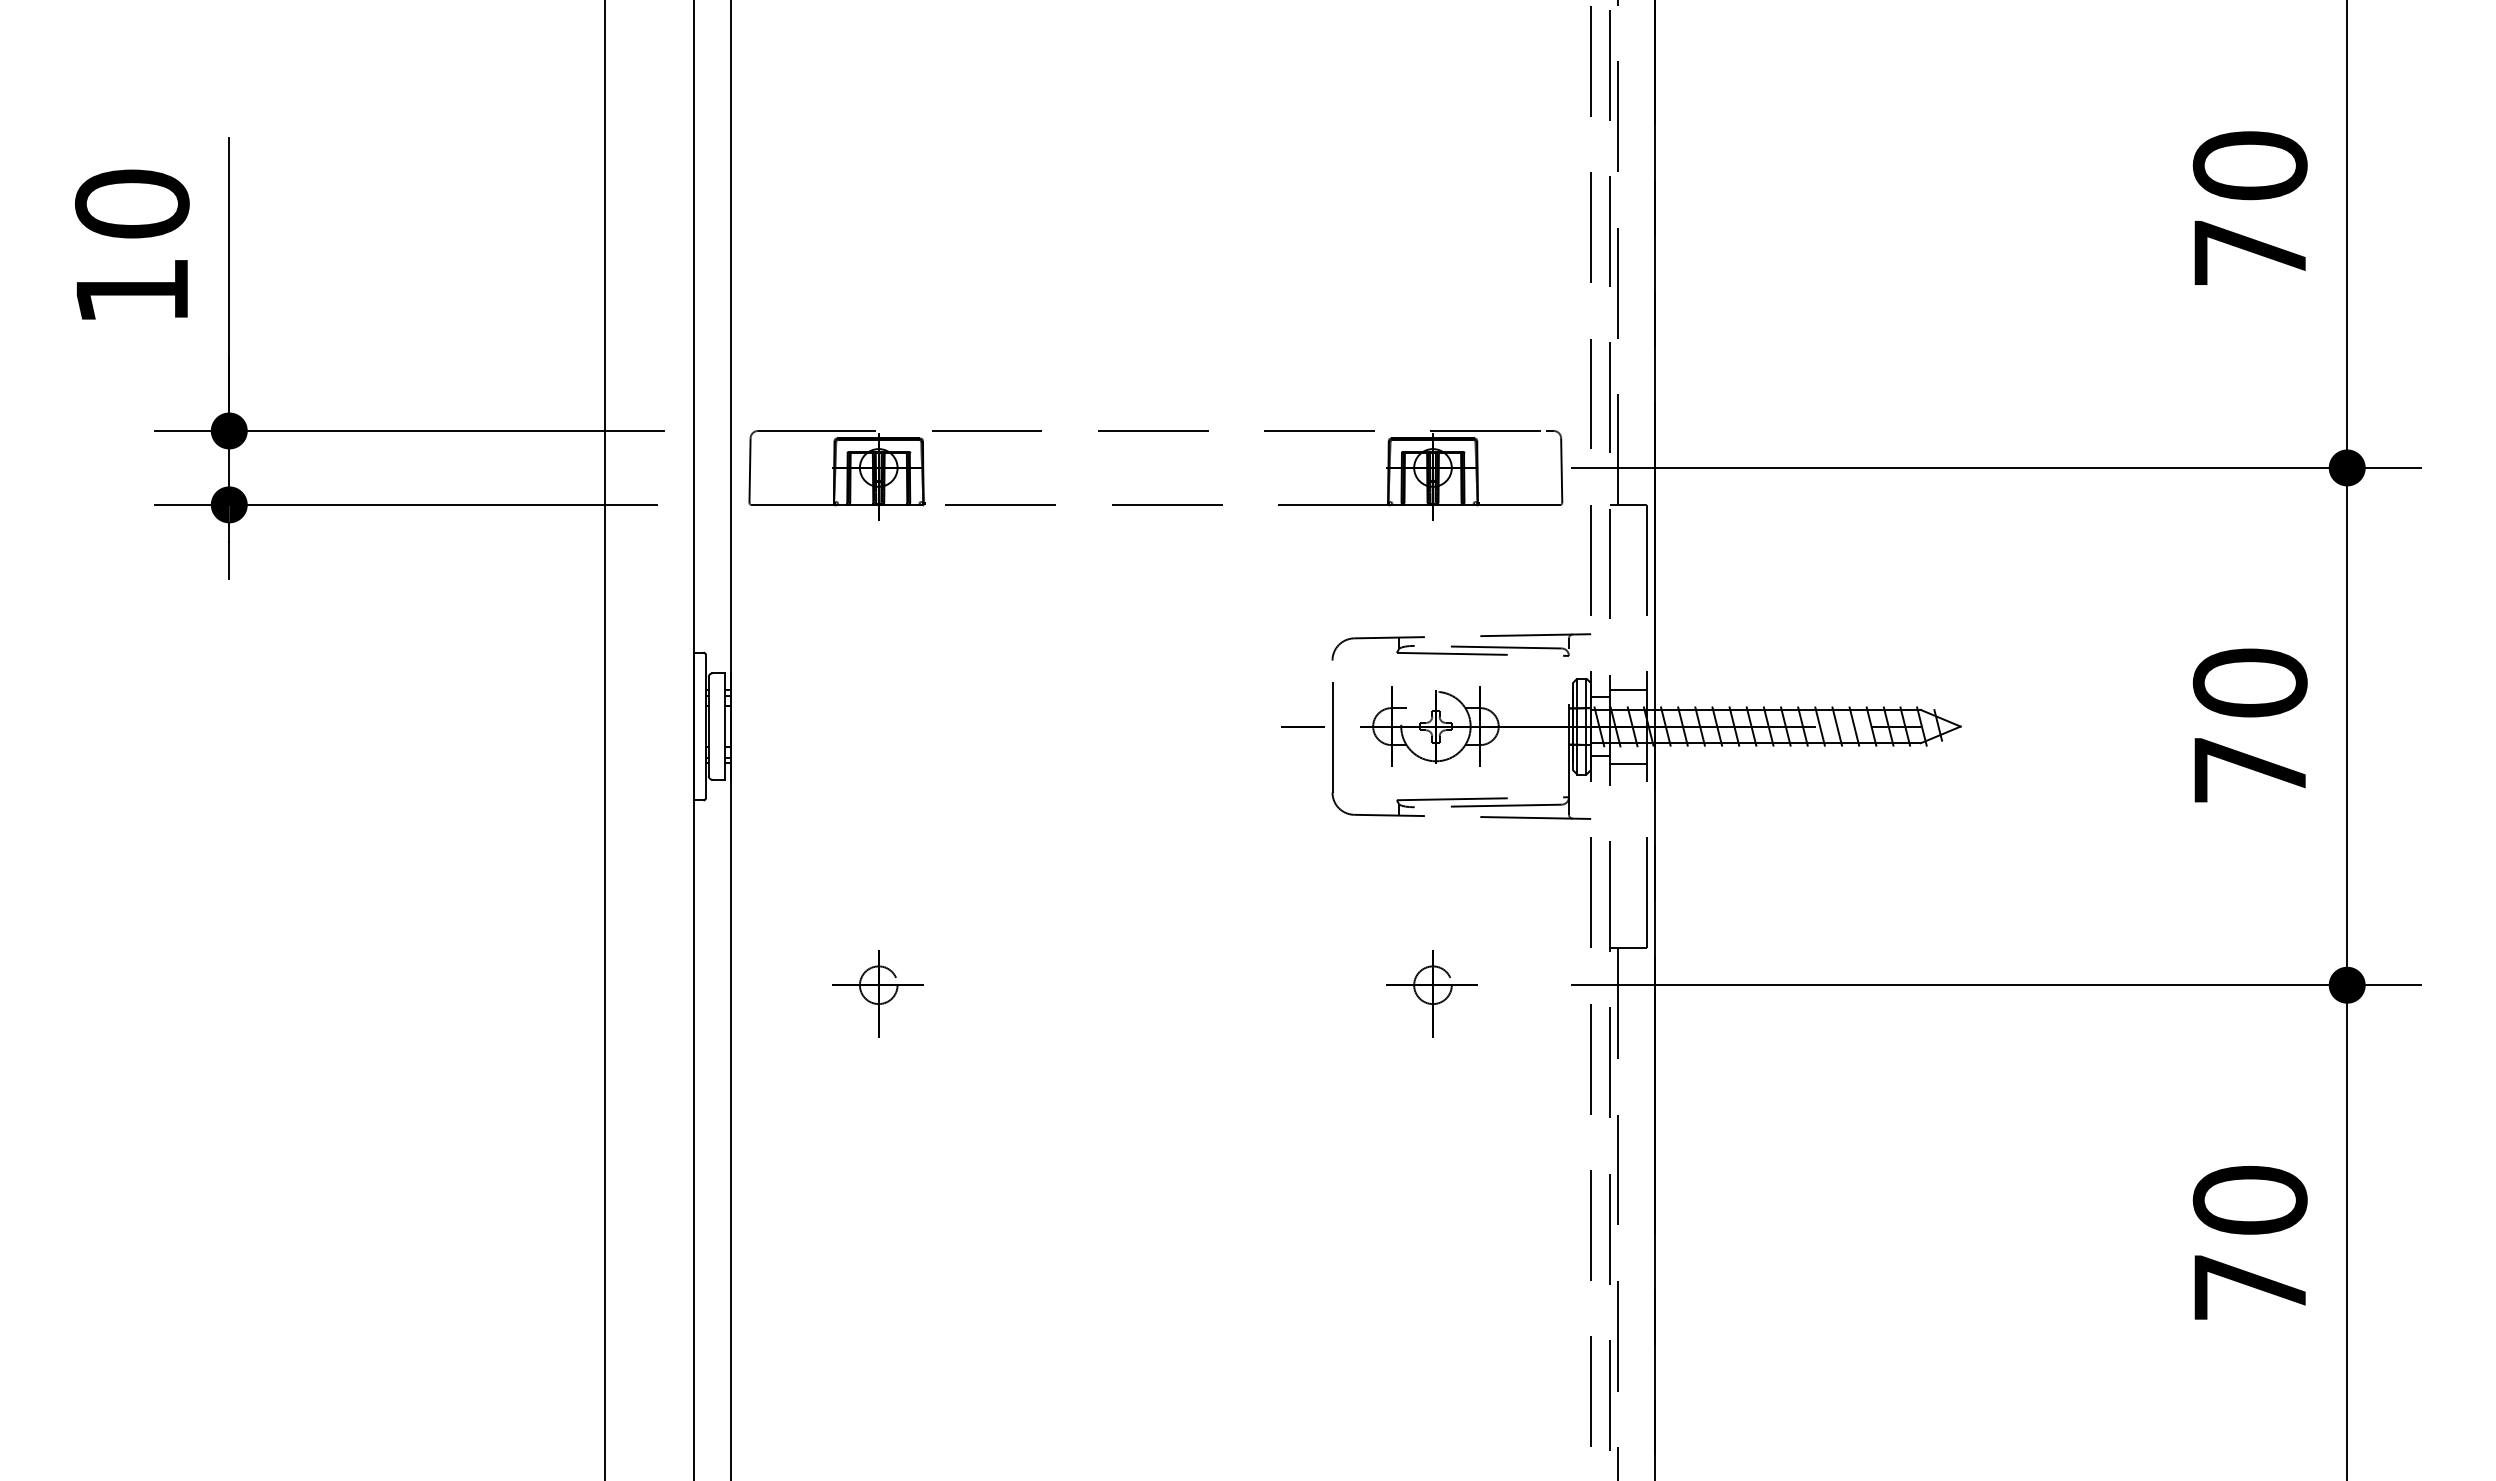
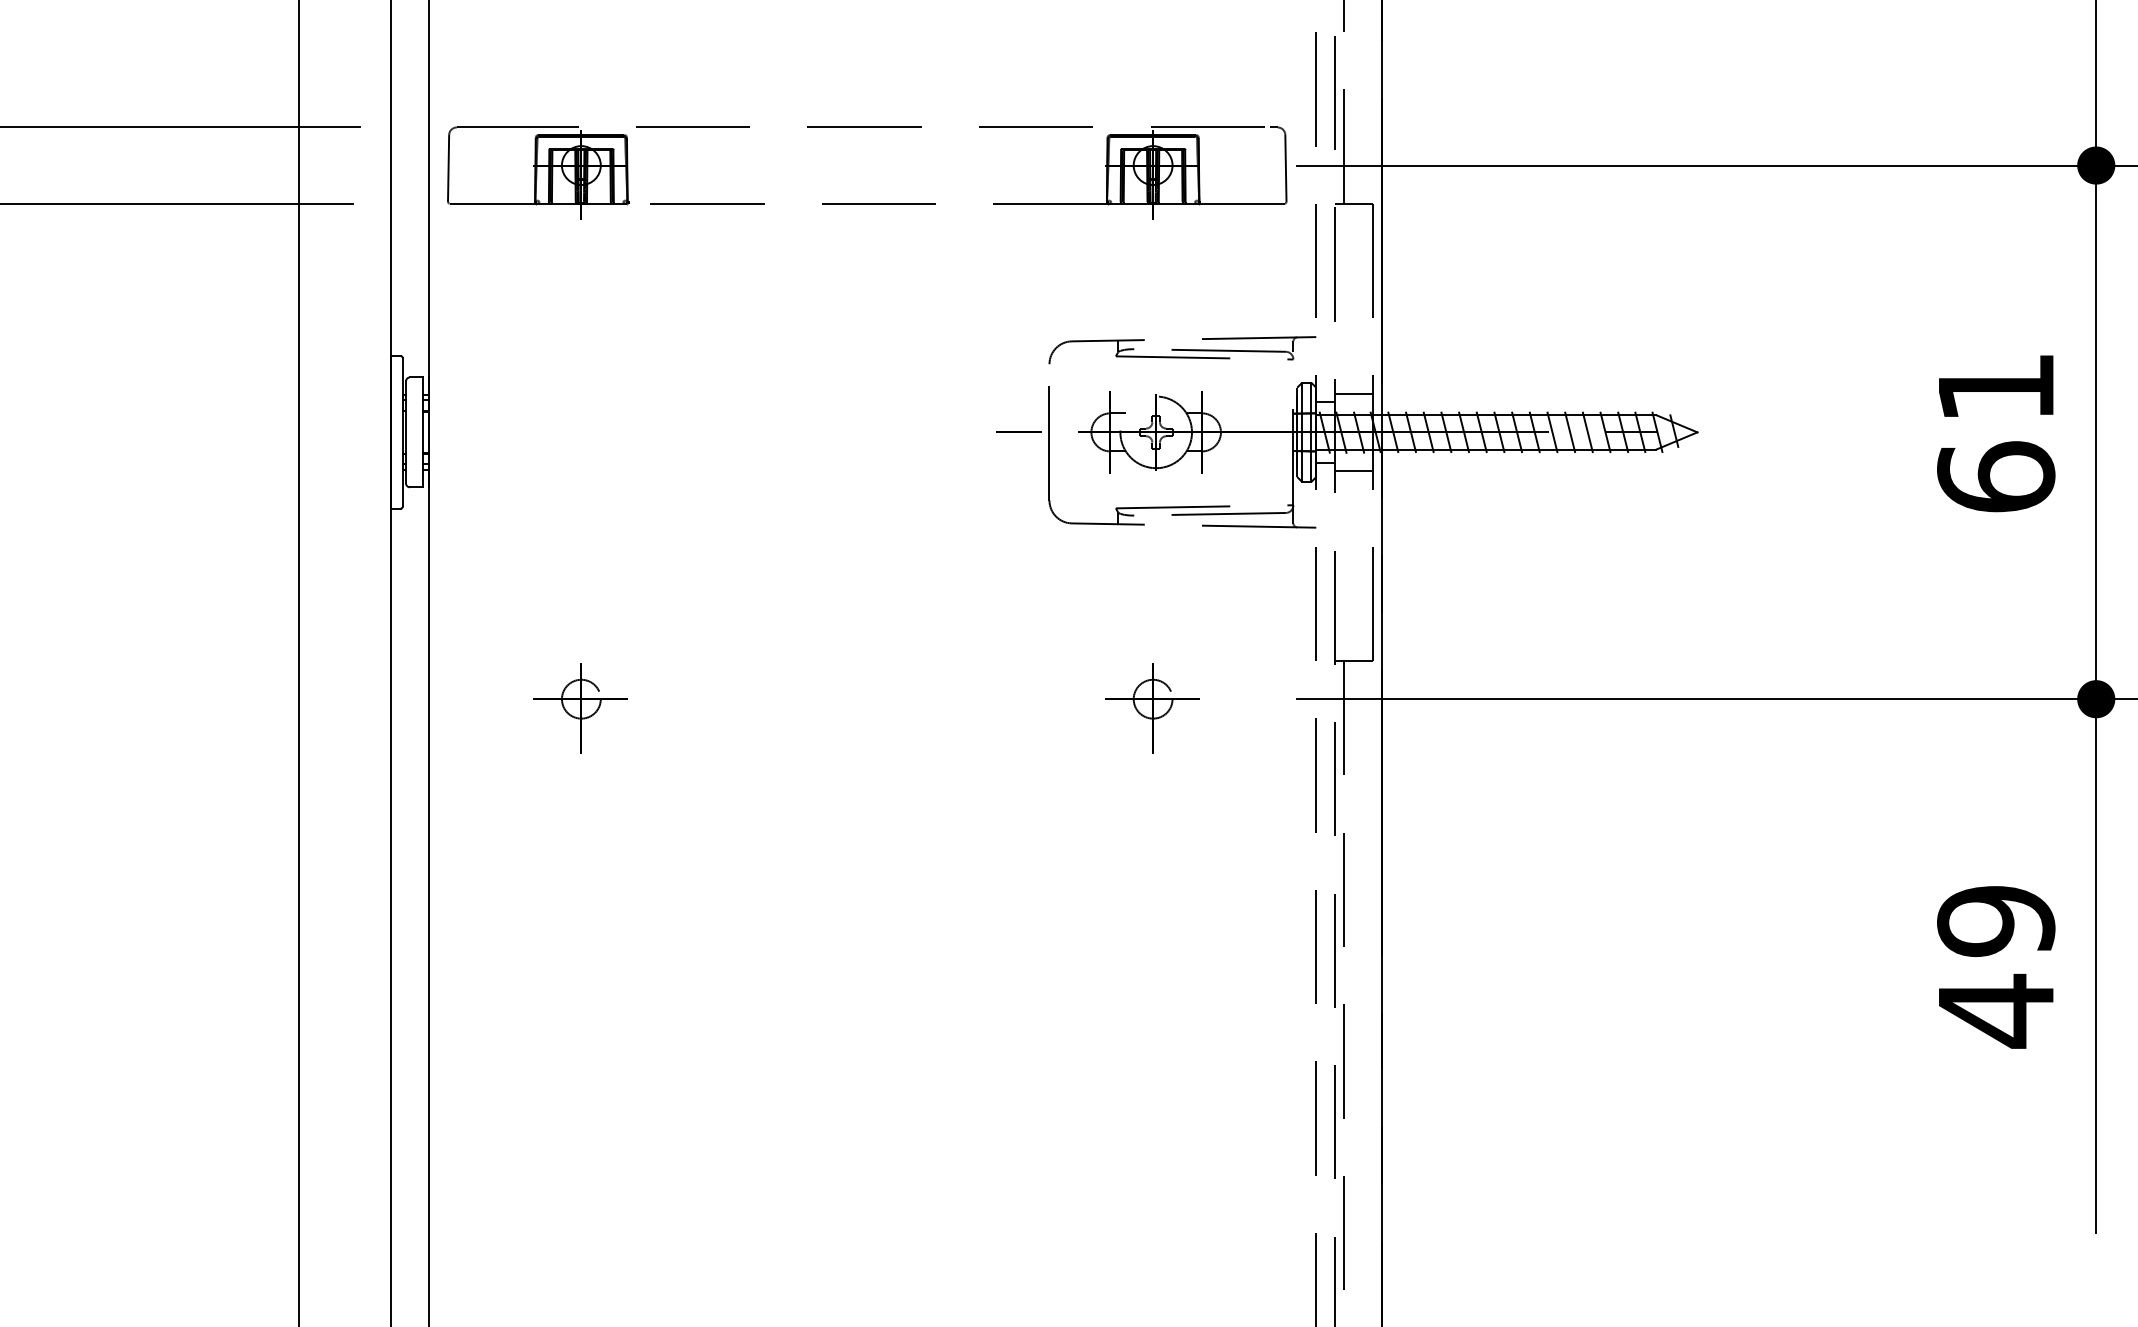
text: (2249, 725) -> (1995, 431), 70 -> 61
text: (2249, 1244) -> (1995, 966), 70 -> 49

